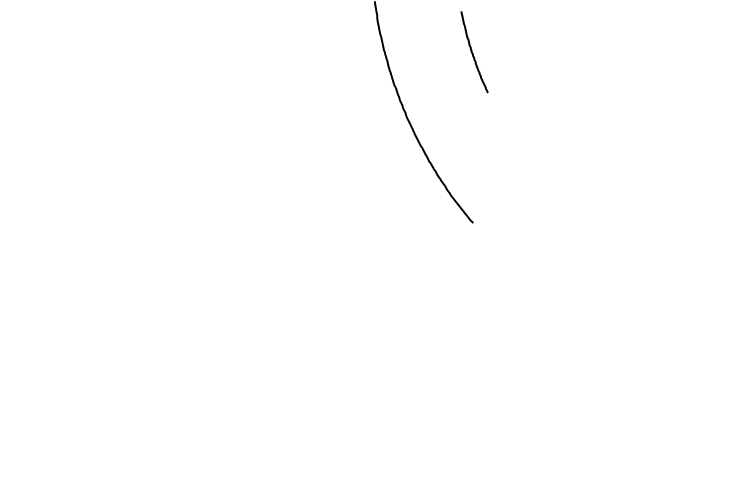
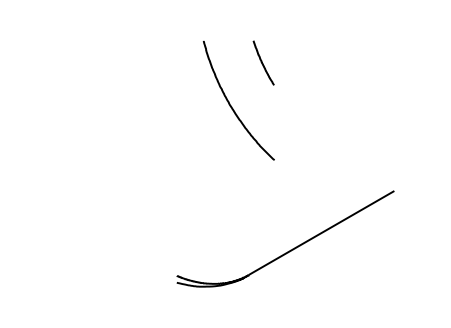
part: (482, 381) -> (290, 249), added

